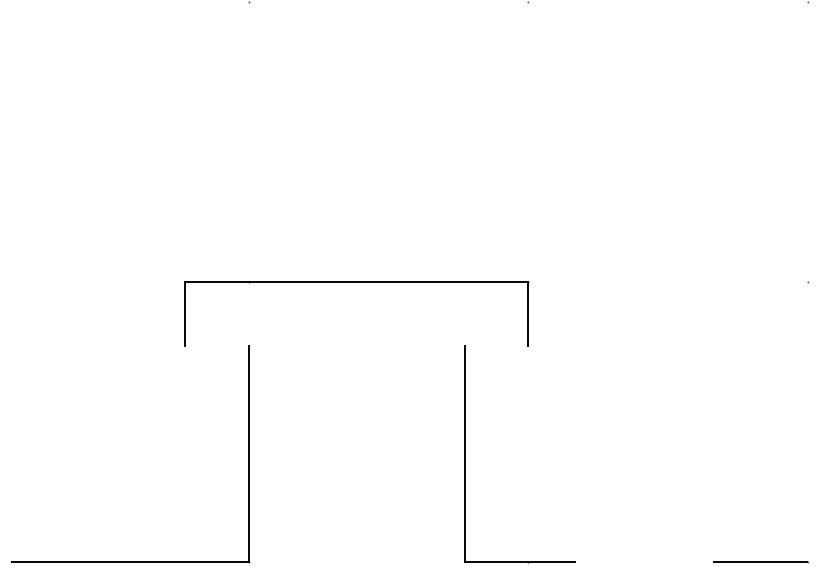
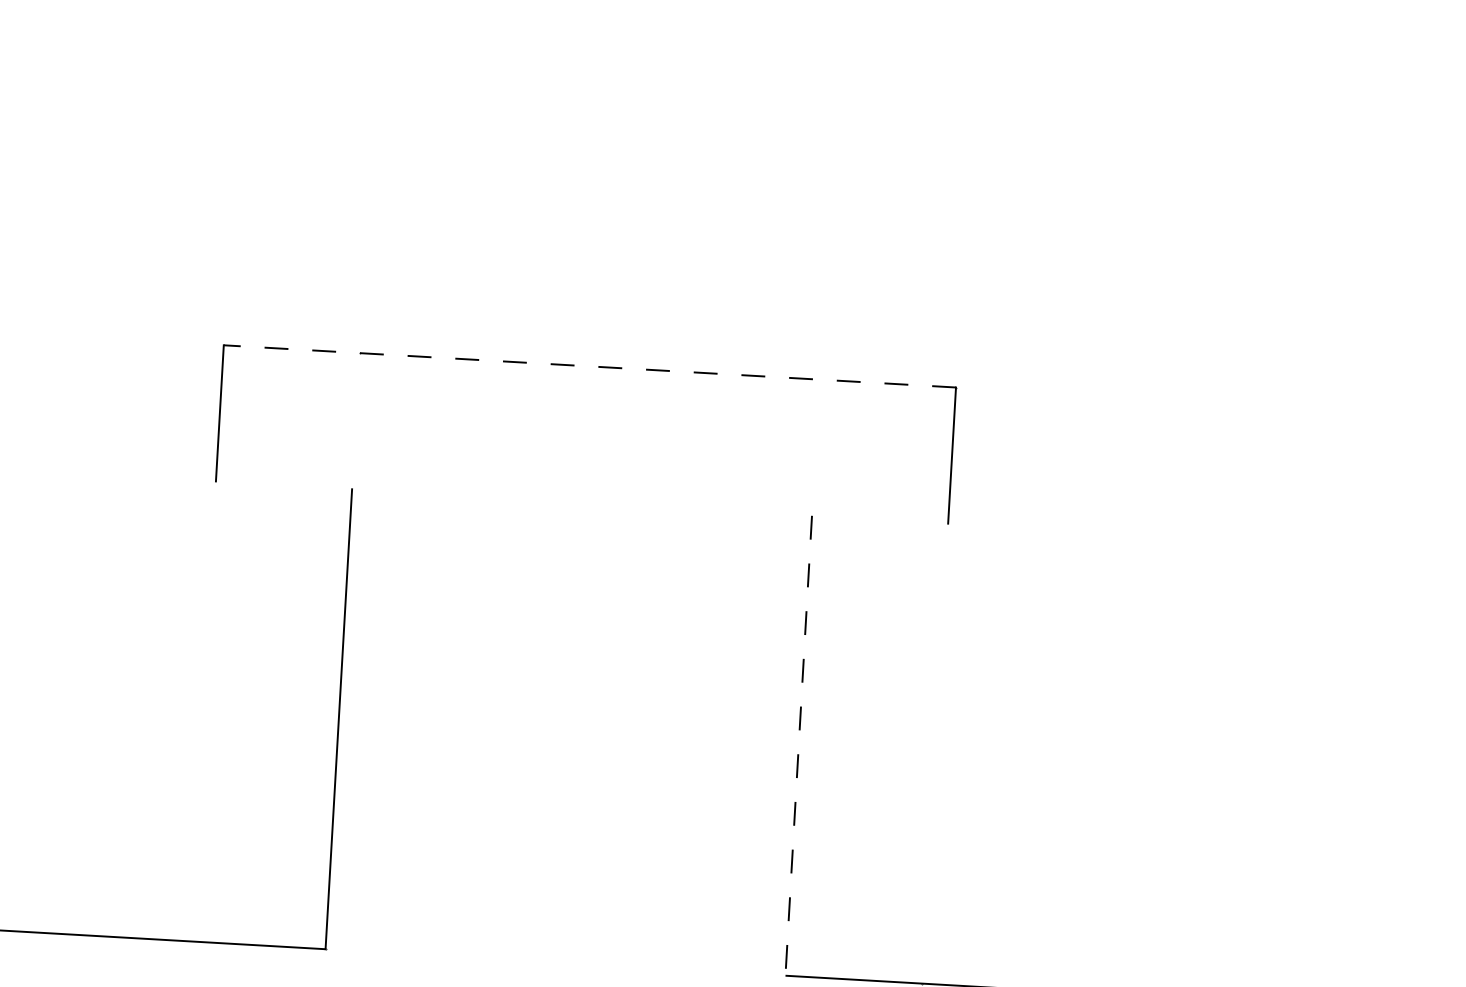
line: (356, 282) -> (589, 367), solid -> dashed
line: (464, 453) -> (798, 744), solid -> dashed

